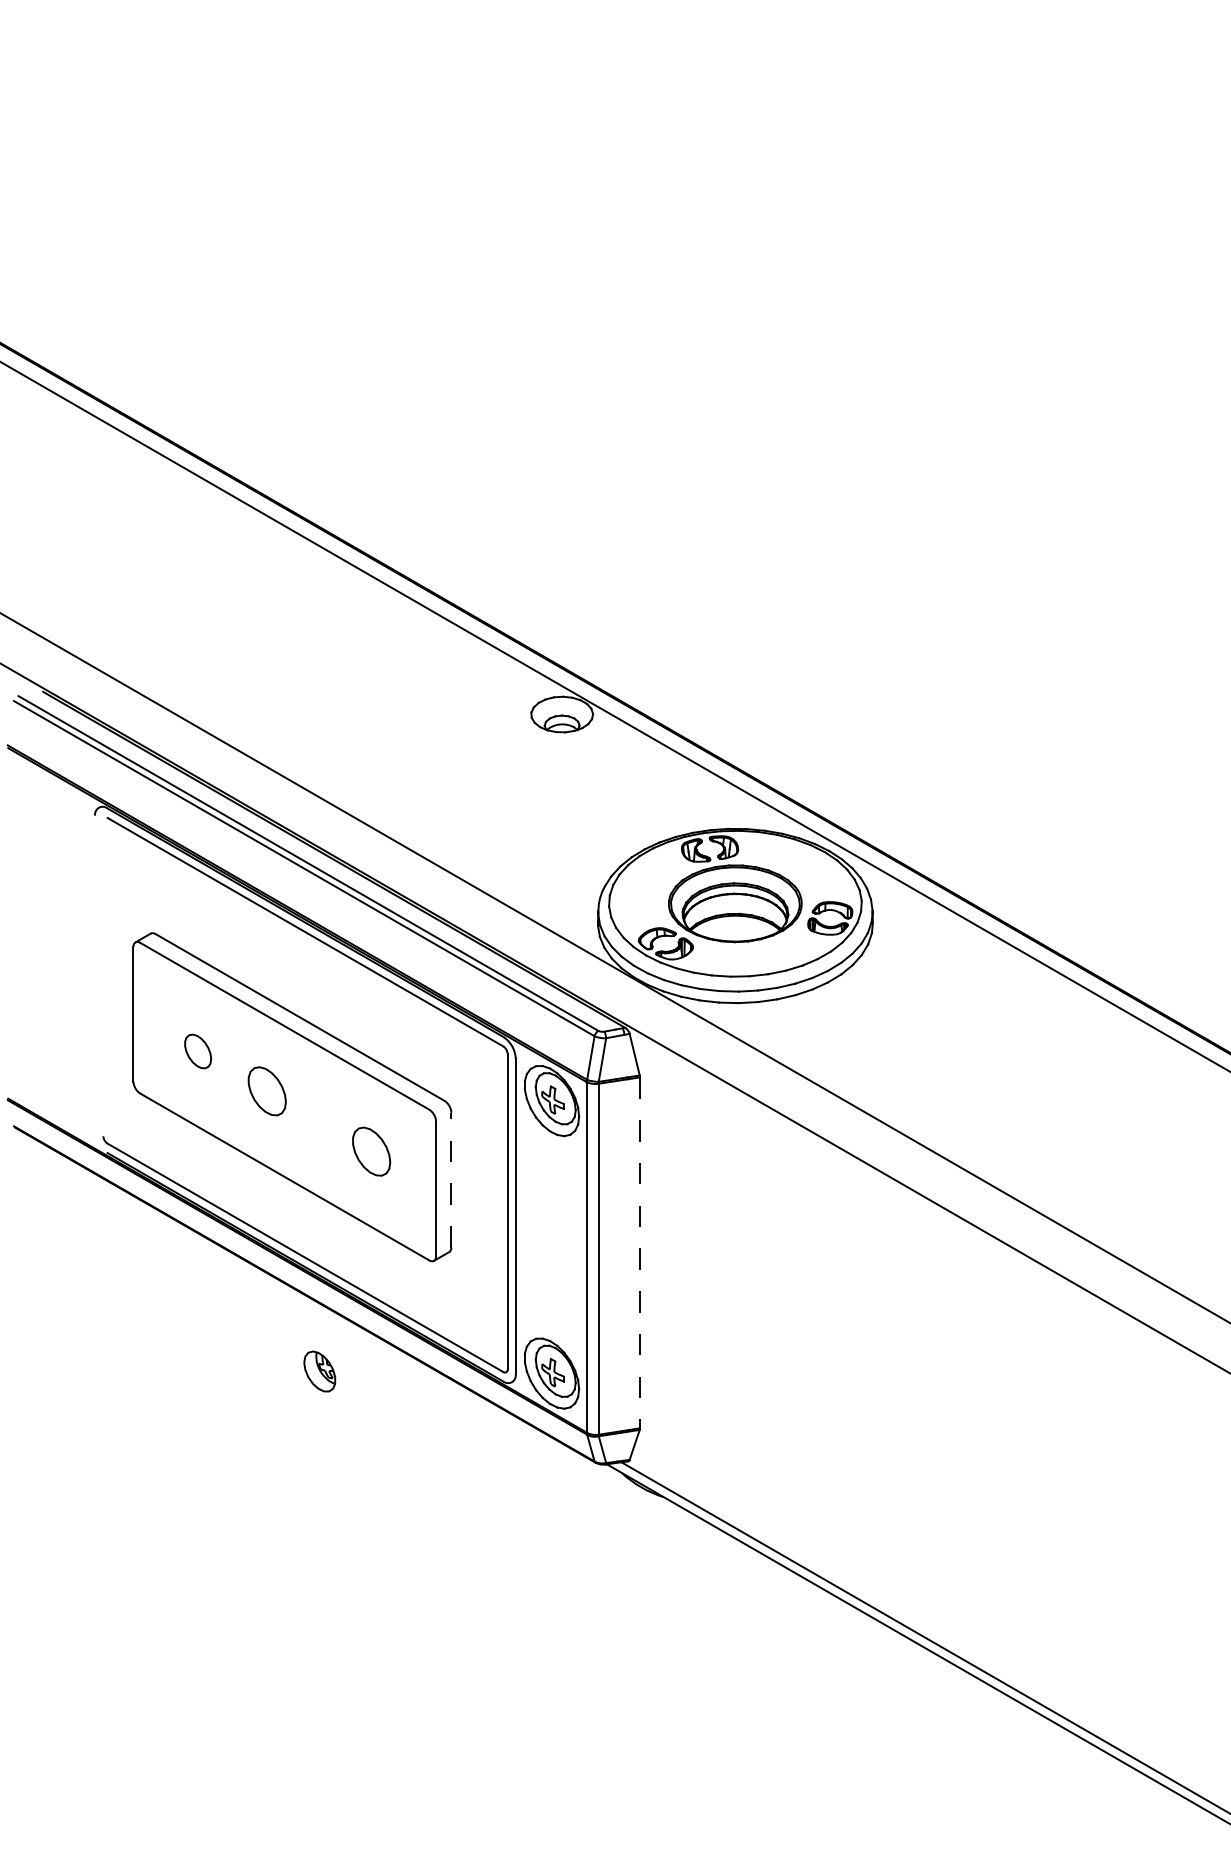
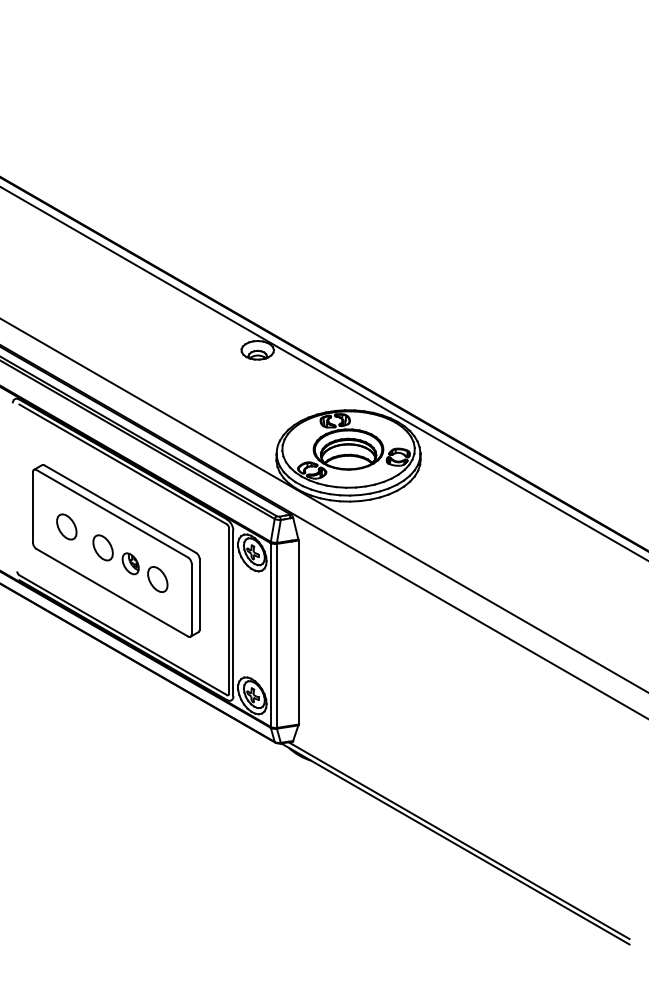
part: (197, 1050) -> (66, 526), size x1.43
line: (451, 1178) -> (199, 593), dashed -> solid
line: (639, 1252) -> (298, 632), dashed -> solid
part: (319, 1371) -> (130, 563), moved

